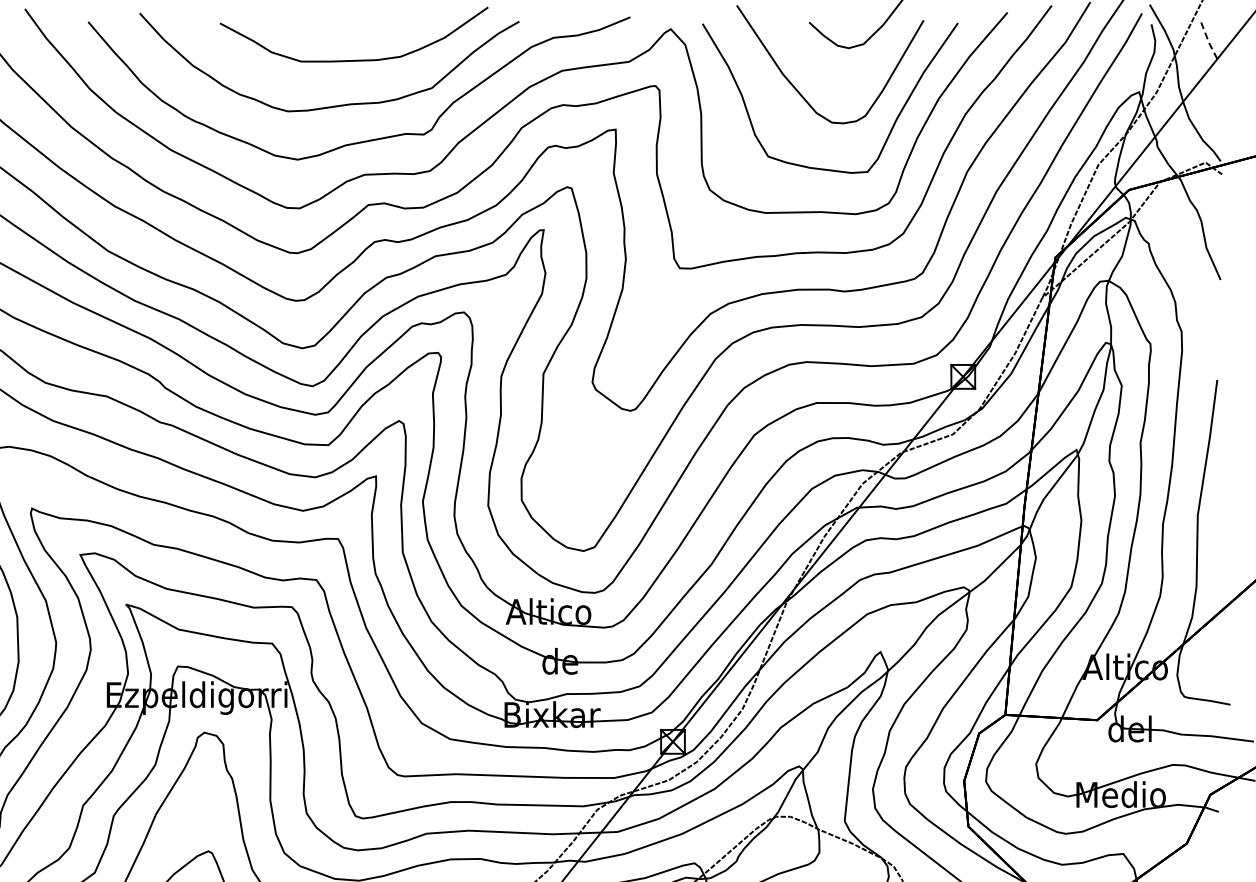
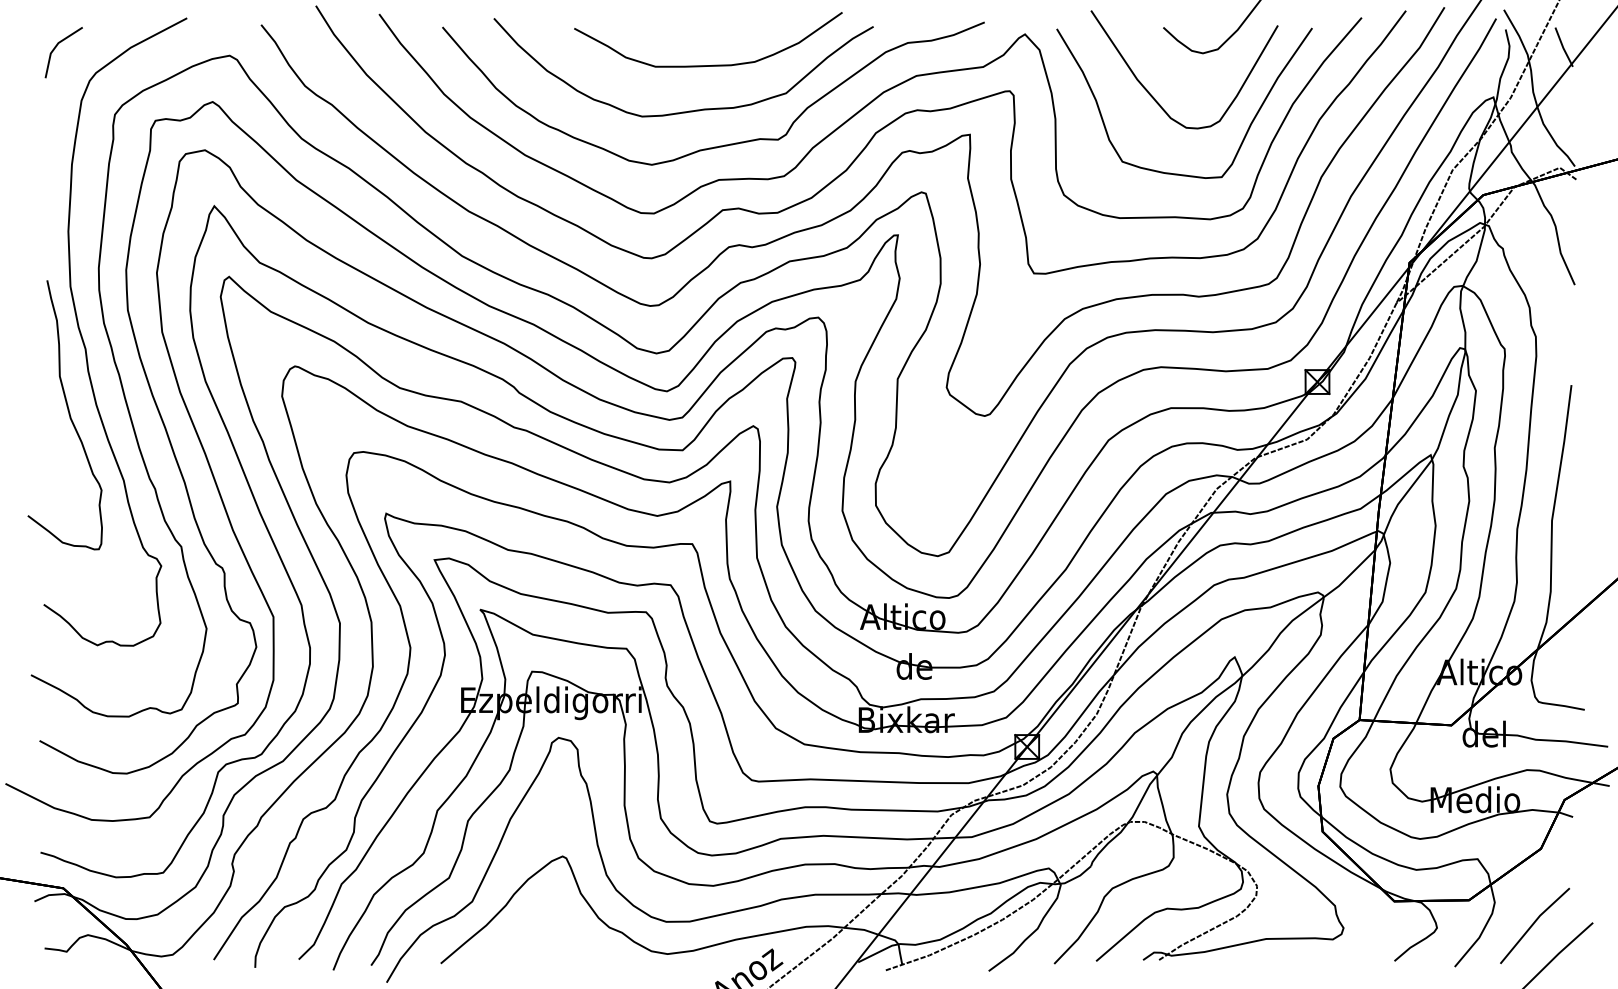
line: (1209, 43) -> (1563, 48), dashed -> solid

